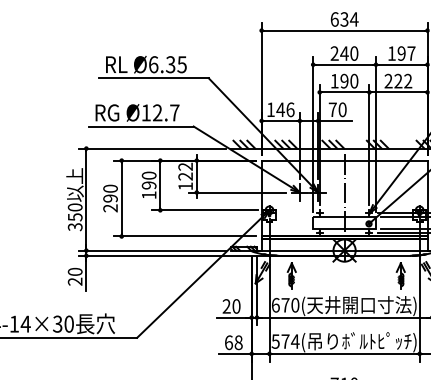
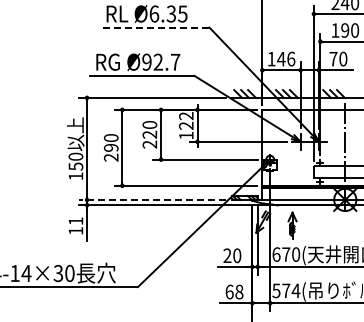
line: (154, 78) -> (155, 27), solid -> dashed
text: (145, 112) -> (146, 61), Ø12.7 -> Ø92.7
text: (148, 190) -> (149, 139), 190 -> 220
text: (74, 227) -> (75, 176), 350 -> 150
line: (152, 250) -> (153, 199), solid -> dashed
text: (74, 276) -> (75, 225), 20 -> 11

